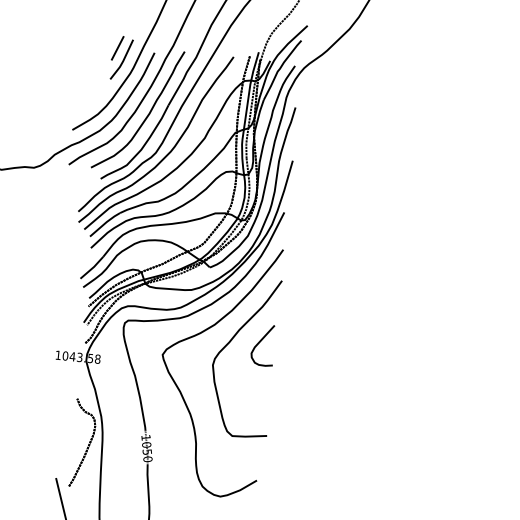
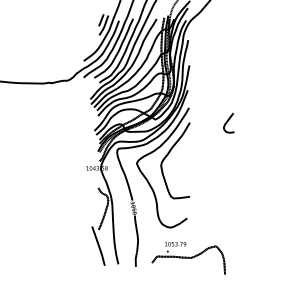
curve: (262, 341) -> (228, 121), moved

